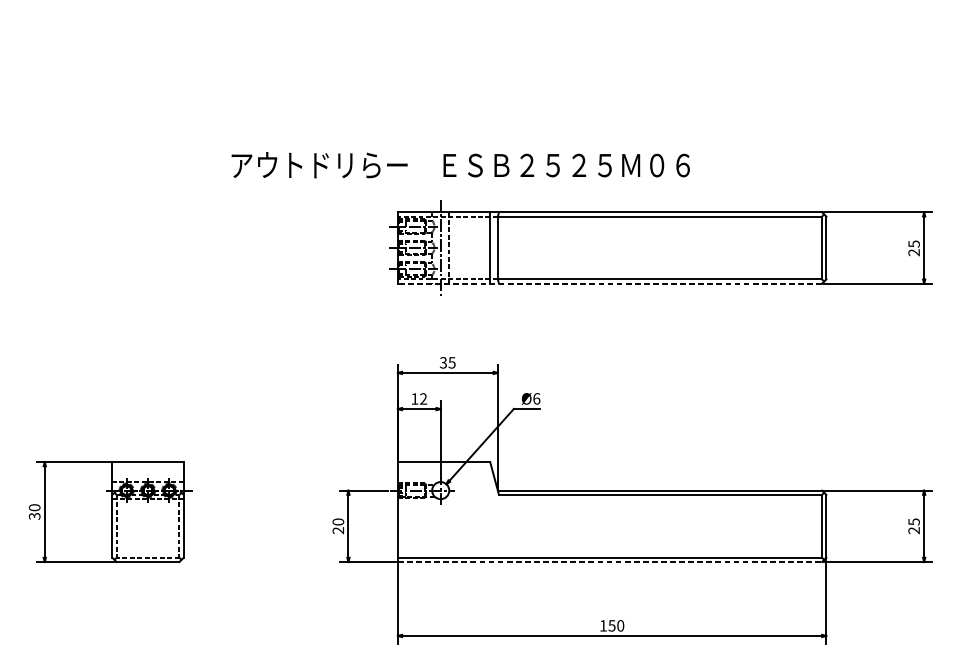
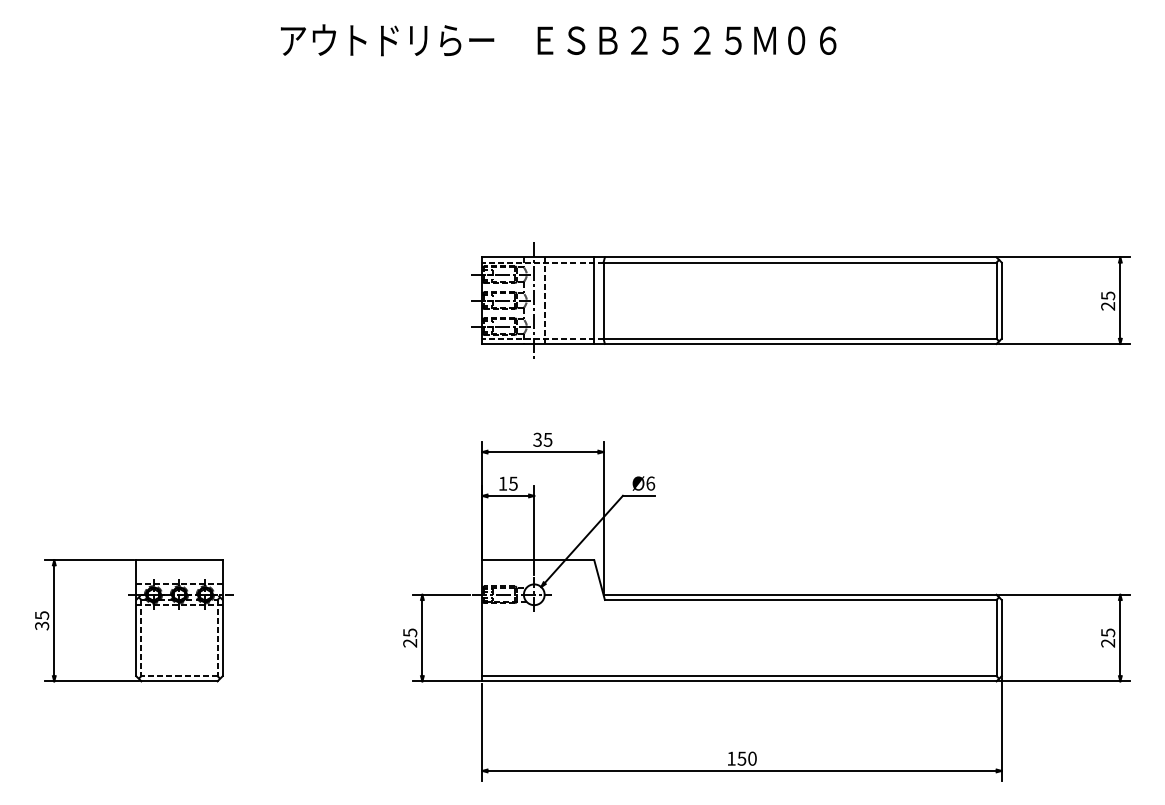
text: (460, 165) -> (558, 40), moved
line: (609, 283) -> (738, 343), dashed -> solid
text: (423, 398) -> (513, 483), 12 -> 15
text: (34, 507) -> (41, 615), 30 -> 35
text: (338, 521) -> (410, 632), 20 -> 25
line: (610, 562) -> (739, 681), dashed -> solid

